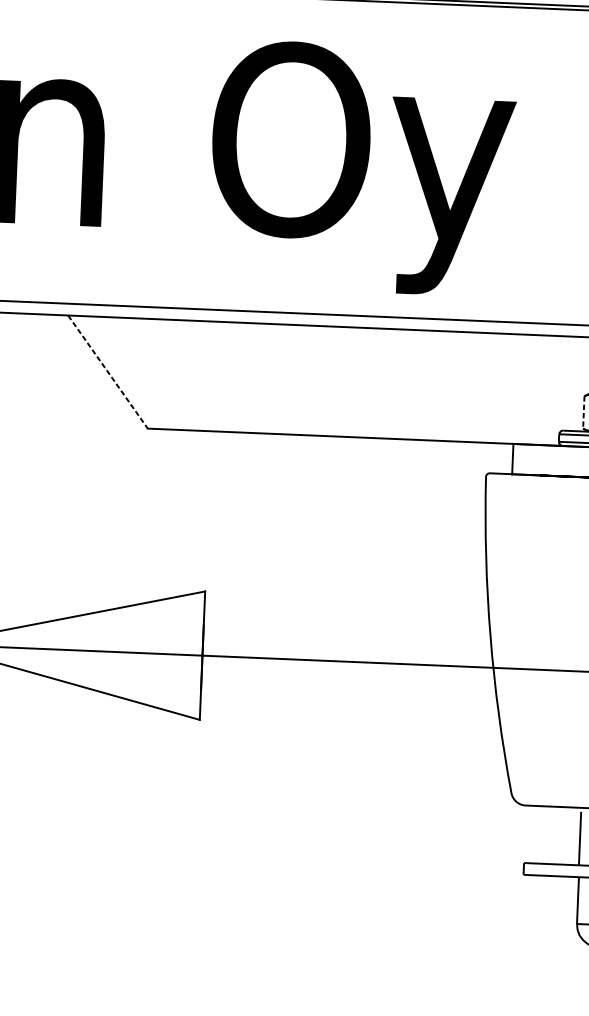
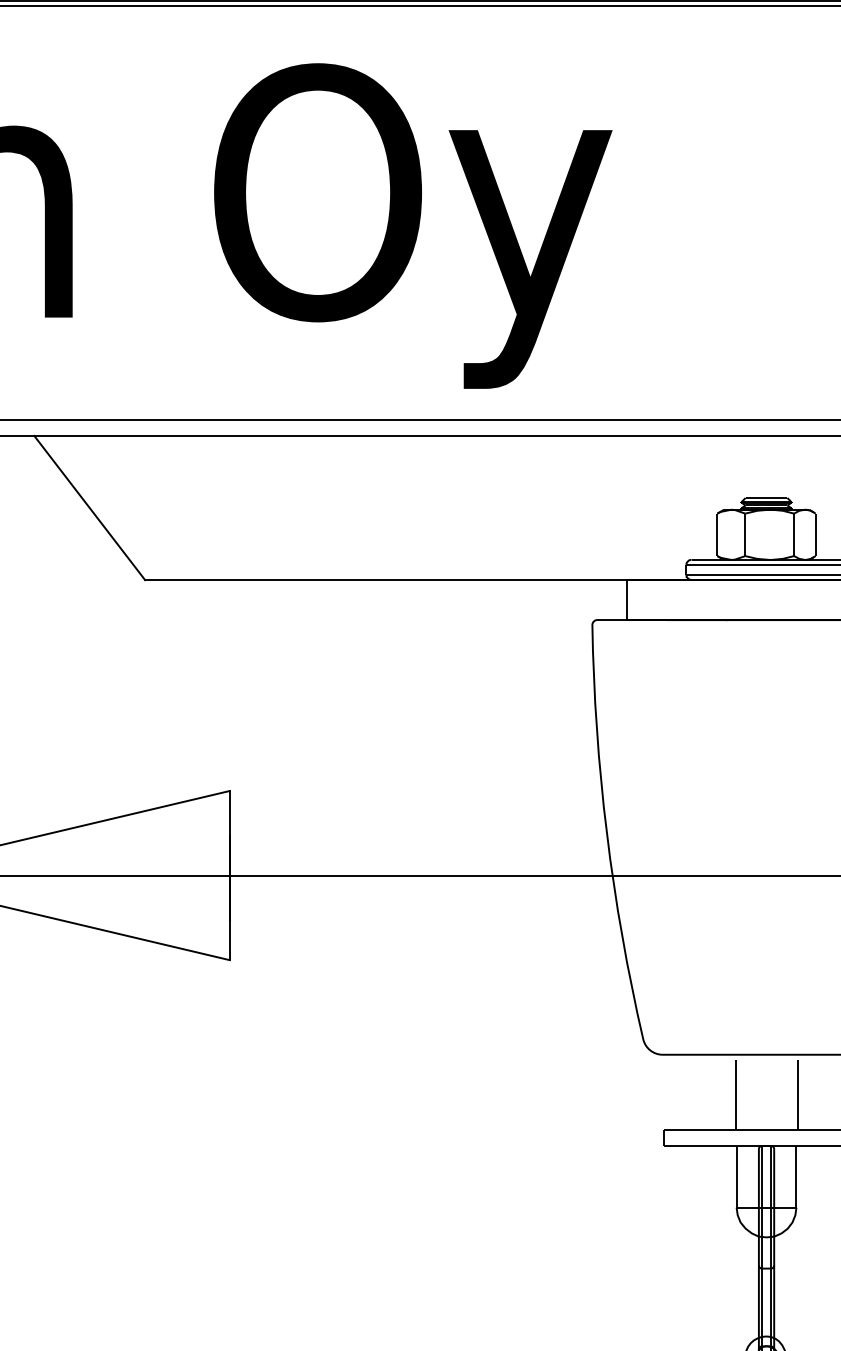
line: (107, 372) -> (89, 508), dashed -> solid
line: (583, 412) -> (717, 535), dashed -> solid

